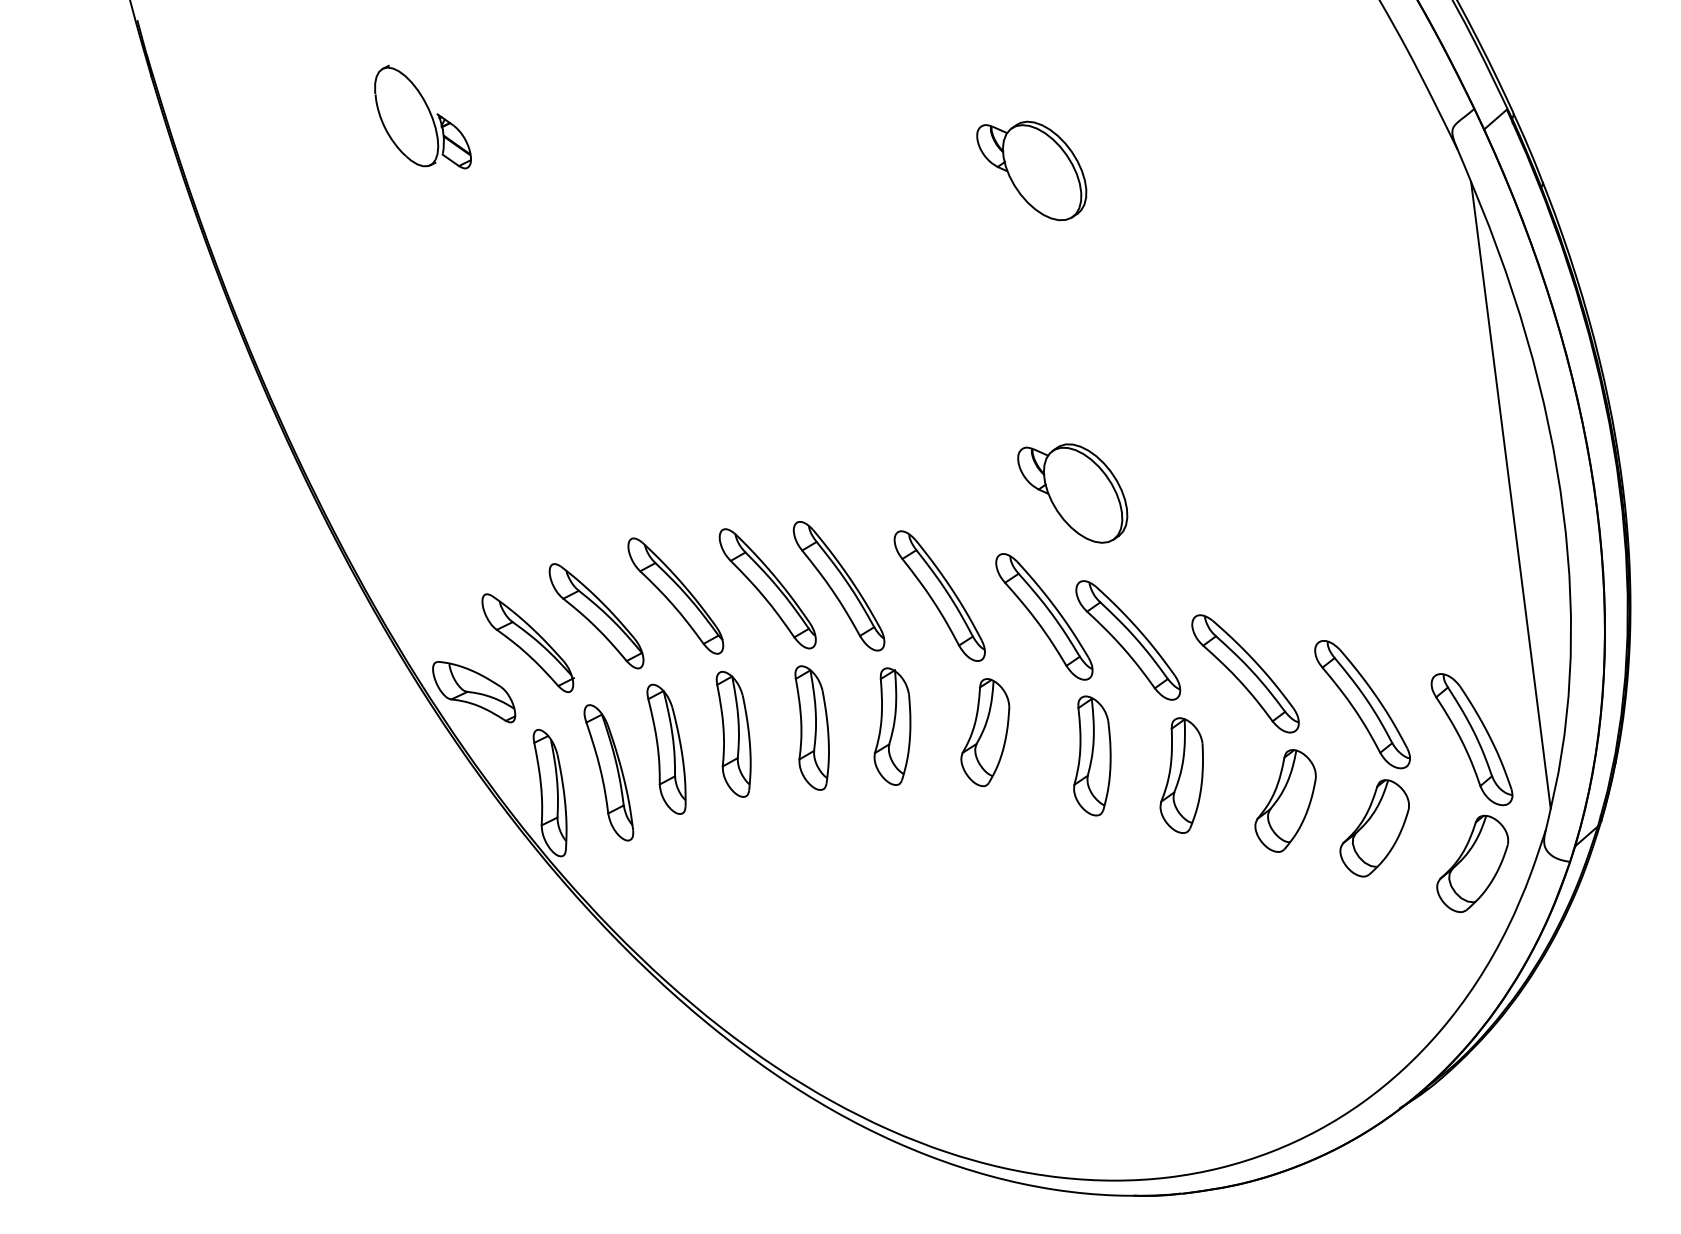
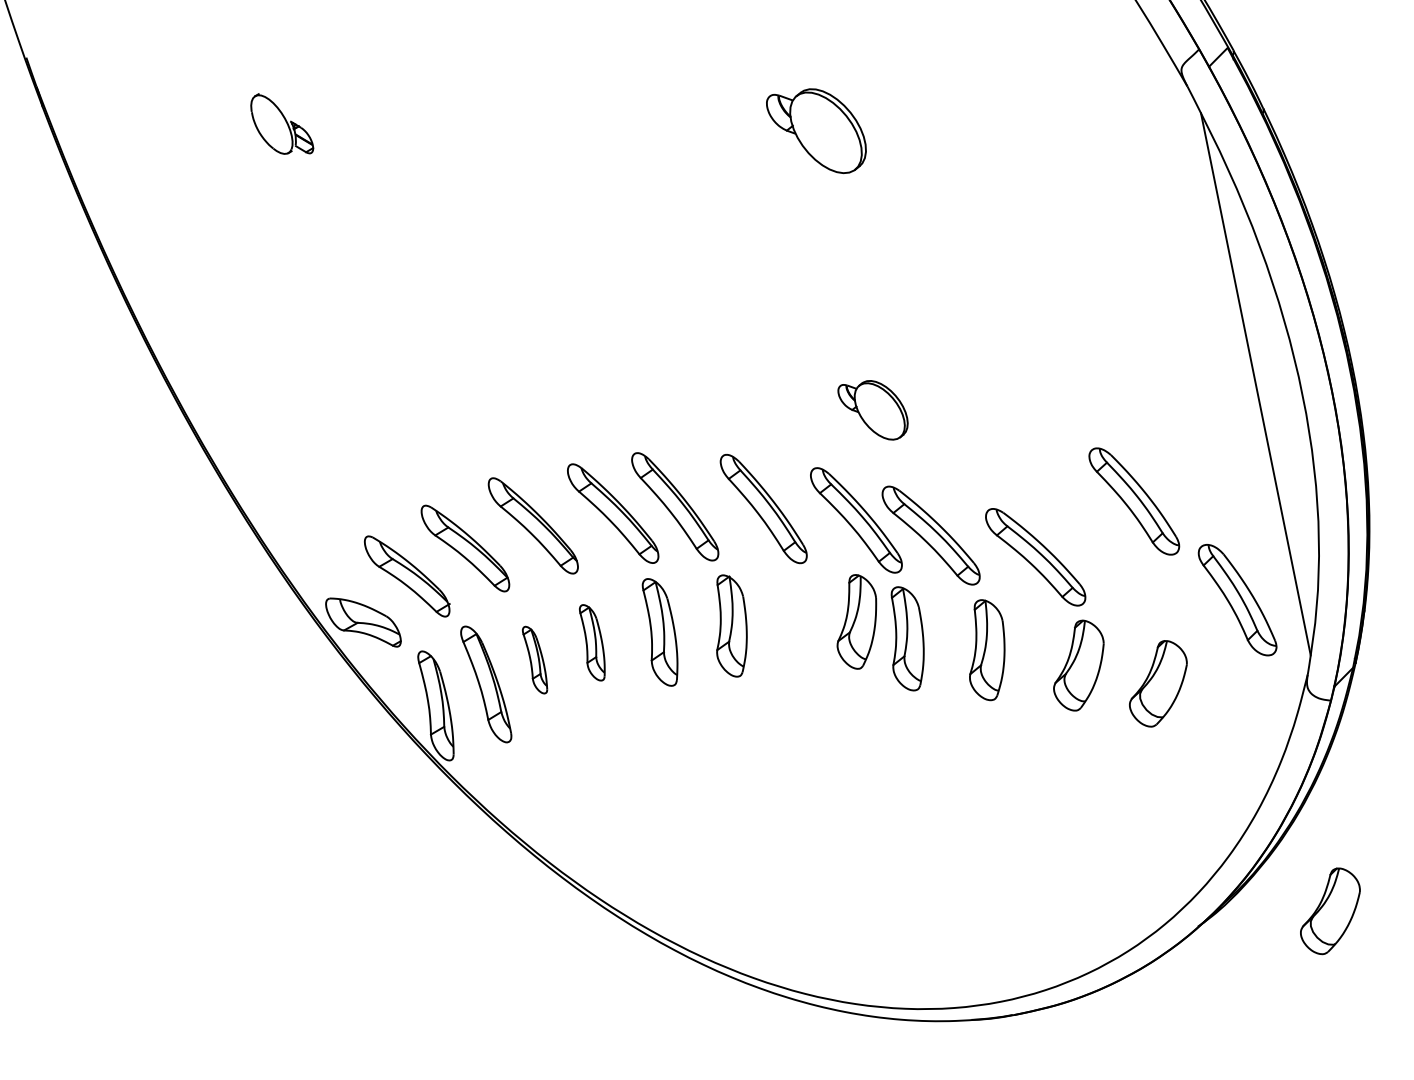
part: (422, 116) -> (281, 123), size x0.7
part: (1072, 493) -> (873, 410), size x0.7
part: (1362, 704) -> (1134, 501), moved
part: (985, 732) -> (856, 621), moved
part: (733, 733) -> (592, 642), size x0.7
part: (666, 748) -> (534, 659), size x0.6
part: (1472, 863) -> (1330, 910), moved

